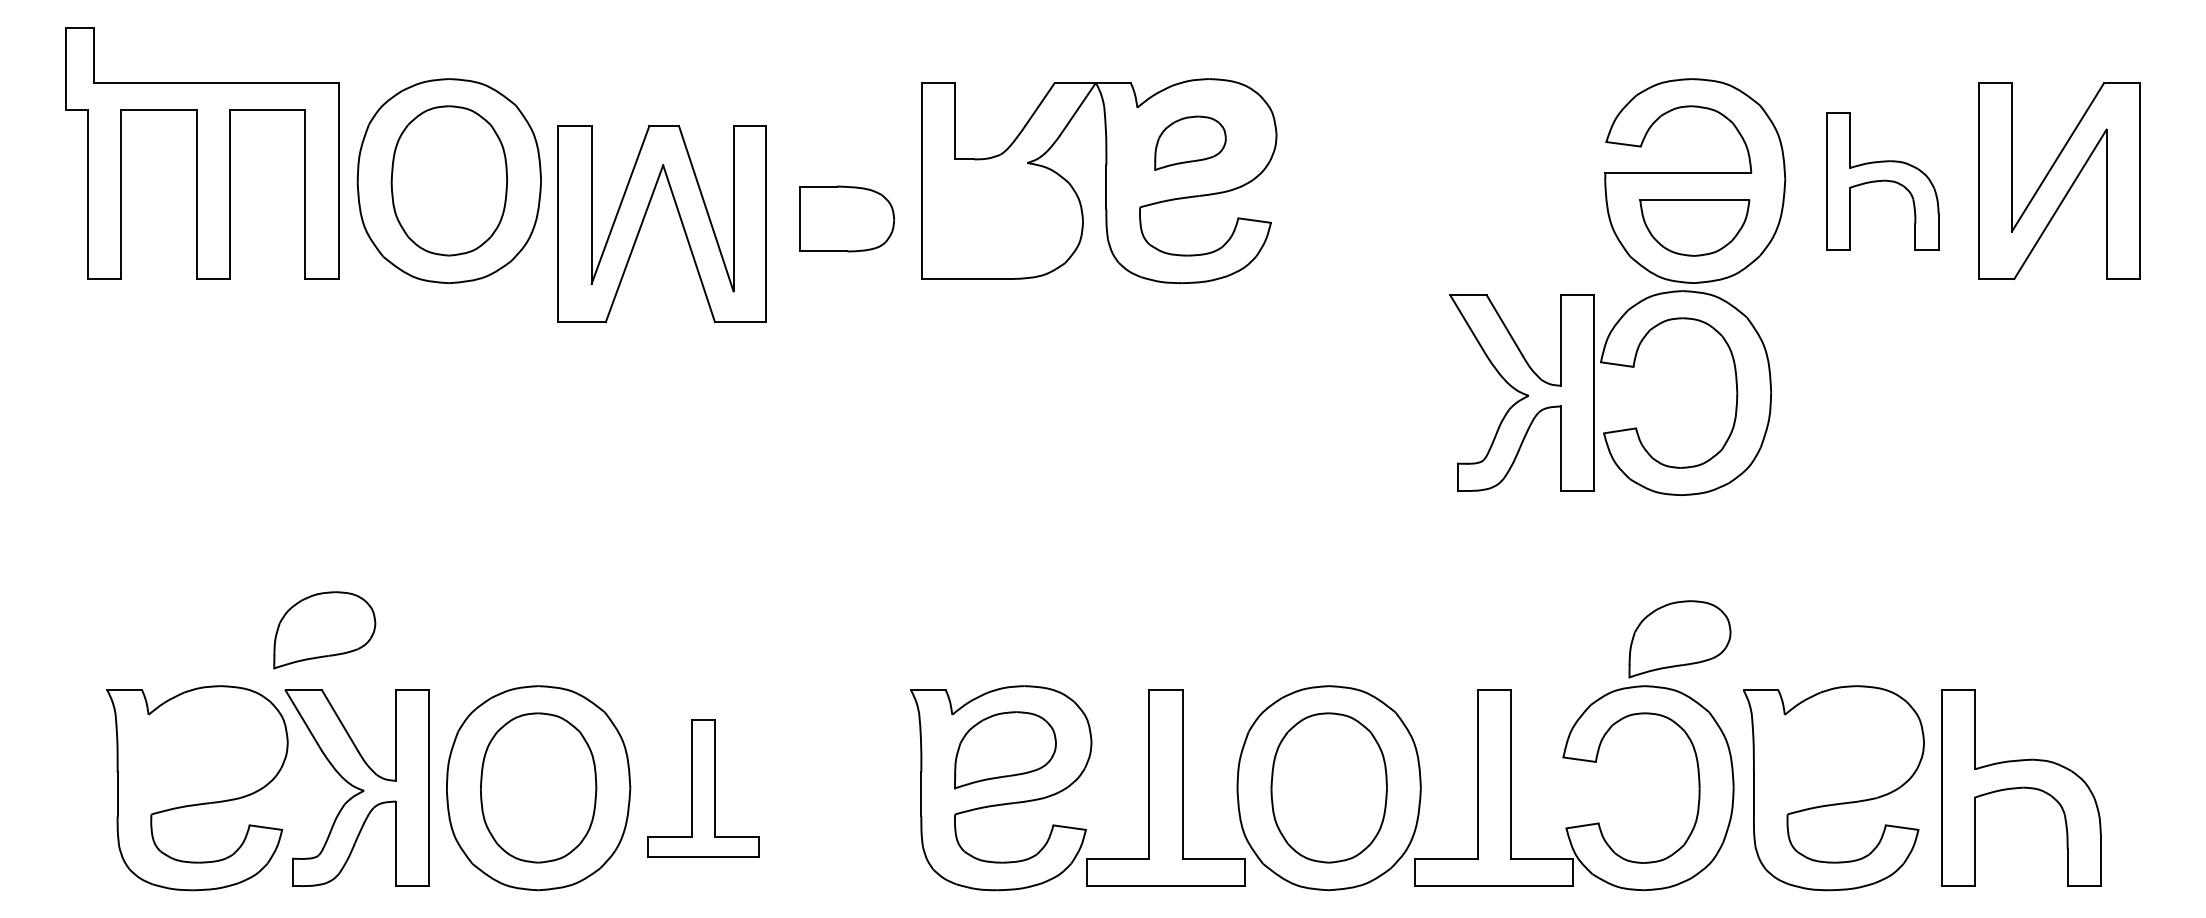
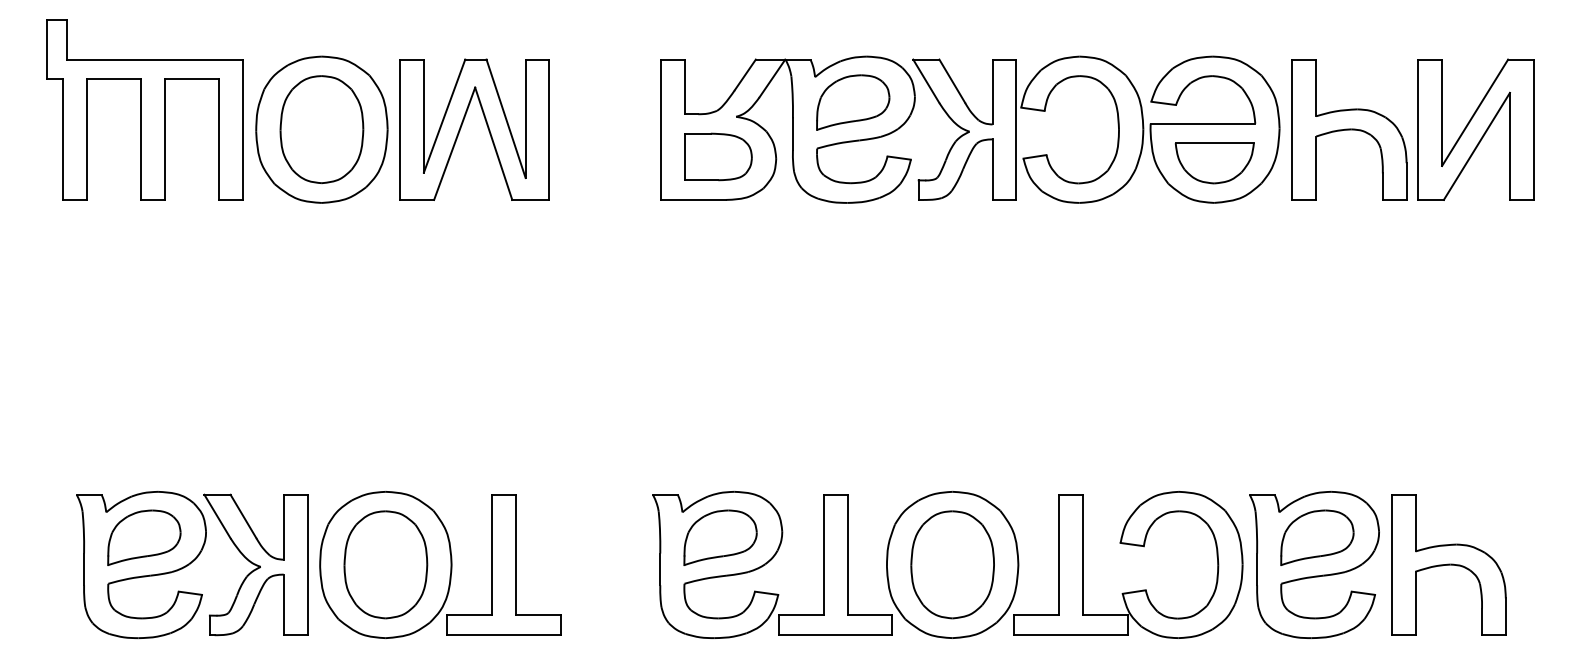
part: (1190, 143) -> (853, 102), size x1.43
part: (1882, 180) -> (1349, 129), size x1.43
part: (645, 217) -> (462, 125), moved
part: (847, 218) -> (718, 156), moved
part: (1594, 392) -> (1016, 129), moved
part: (324, 630) -> (144, 537), moved
part: (1679, 639) -> (1317, 537), moved
part: (703, 787) -> (504, 564), size x1.43

